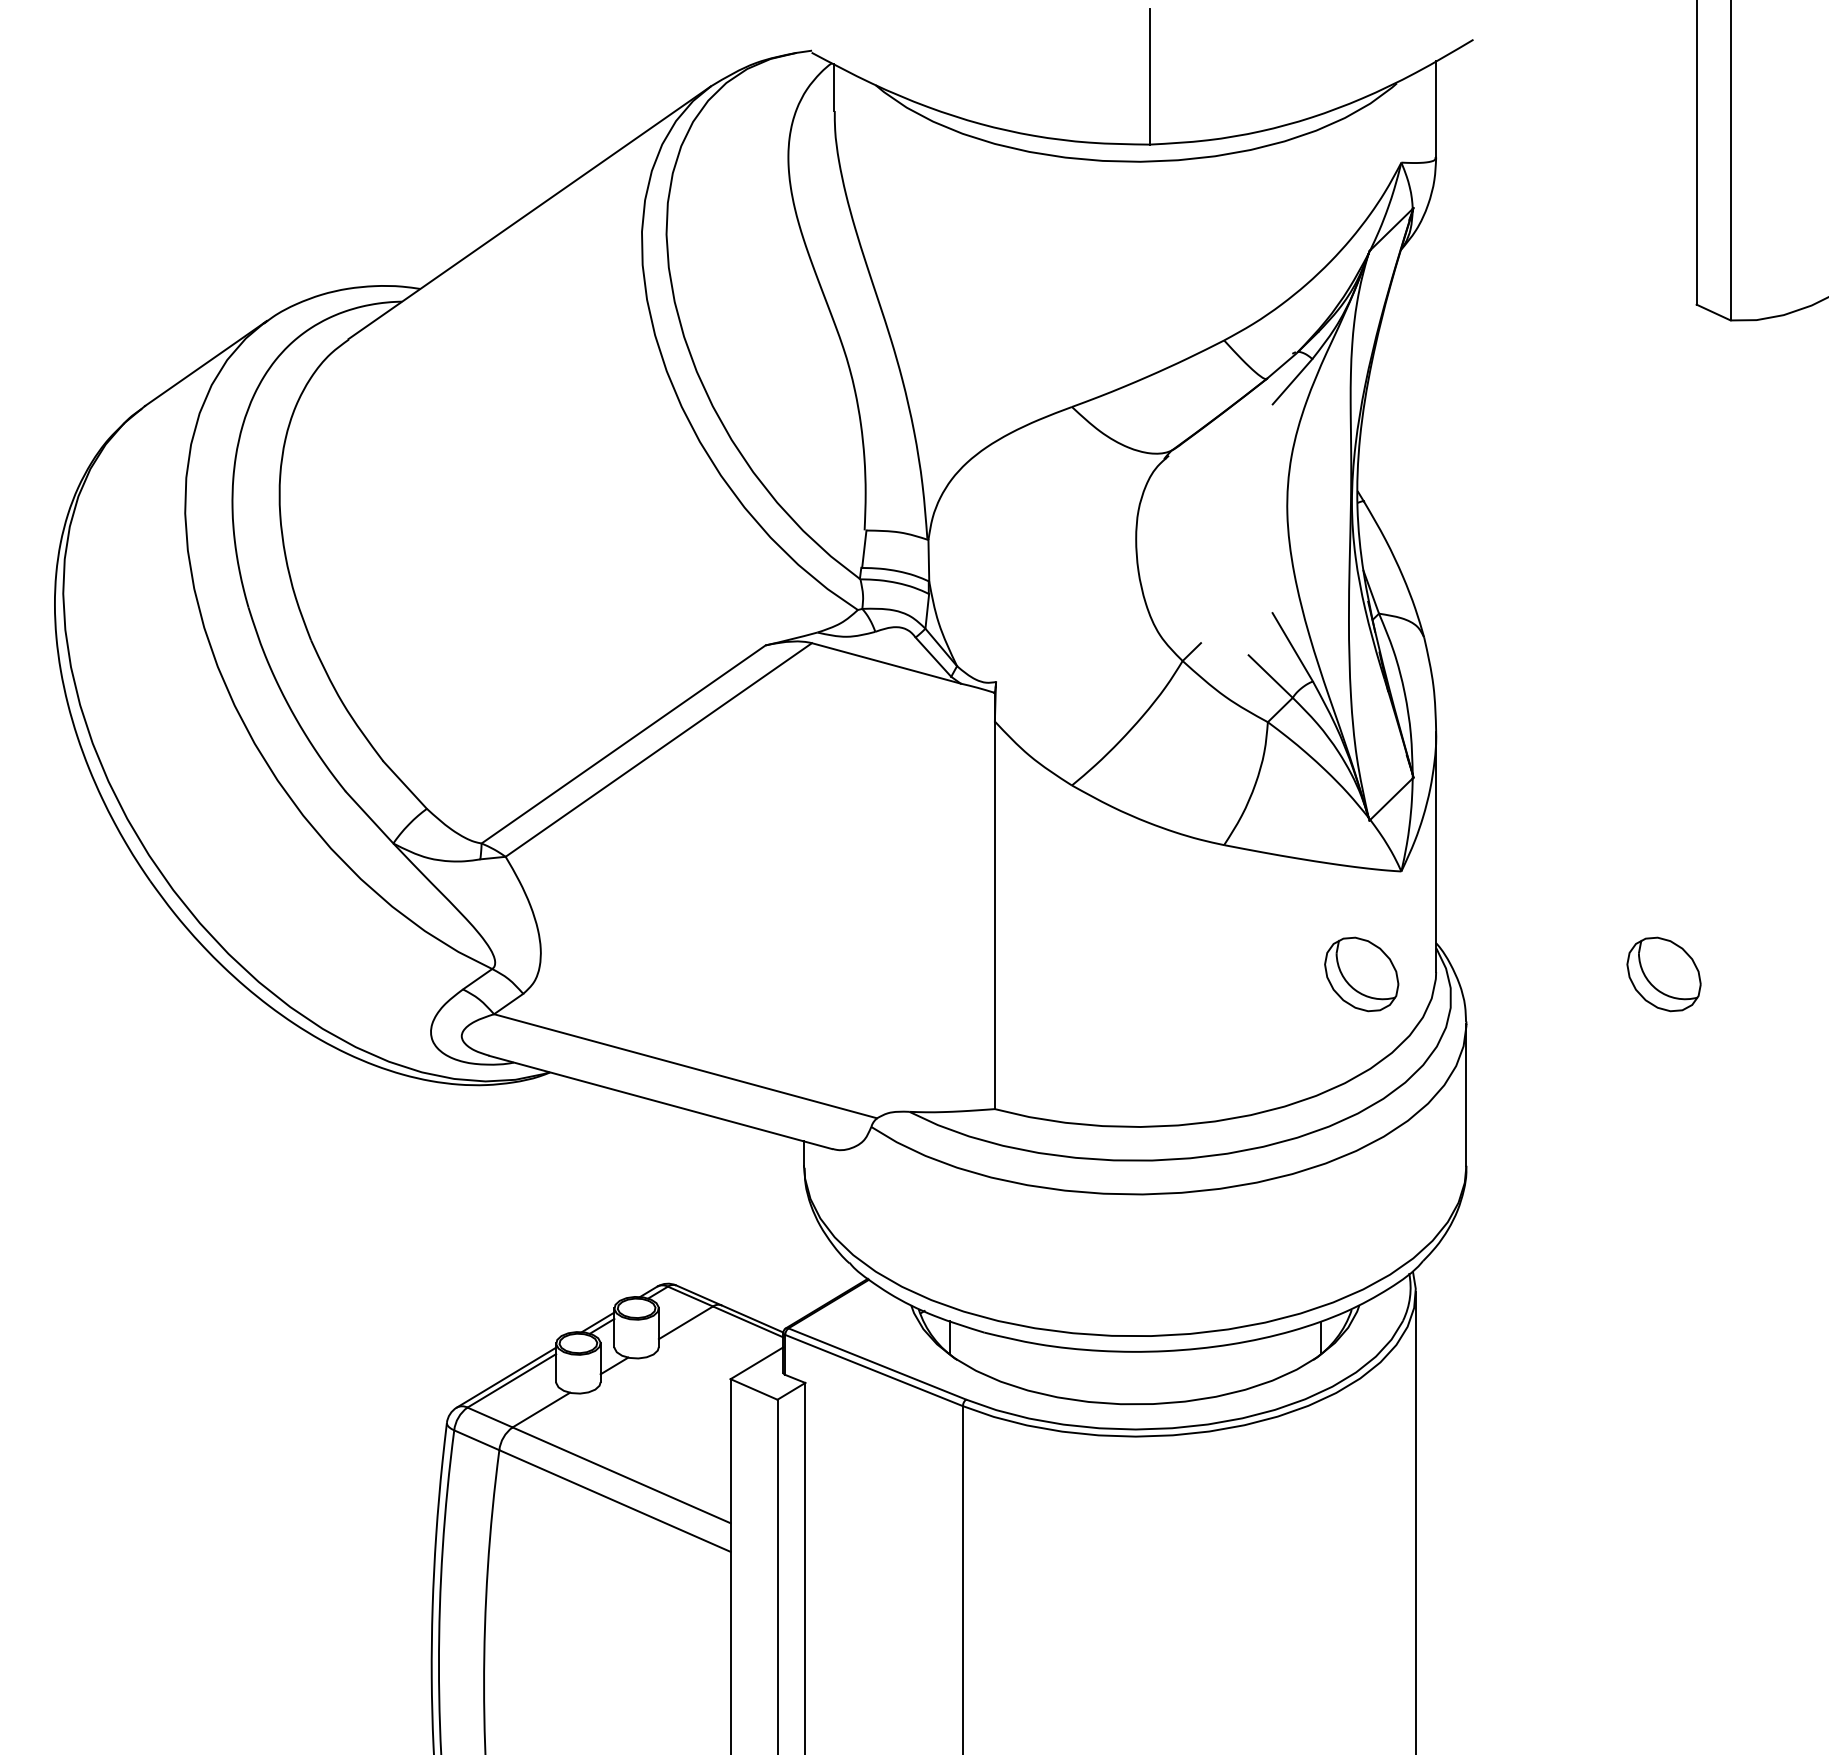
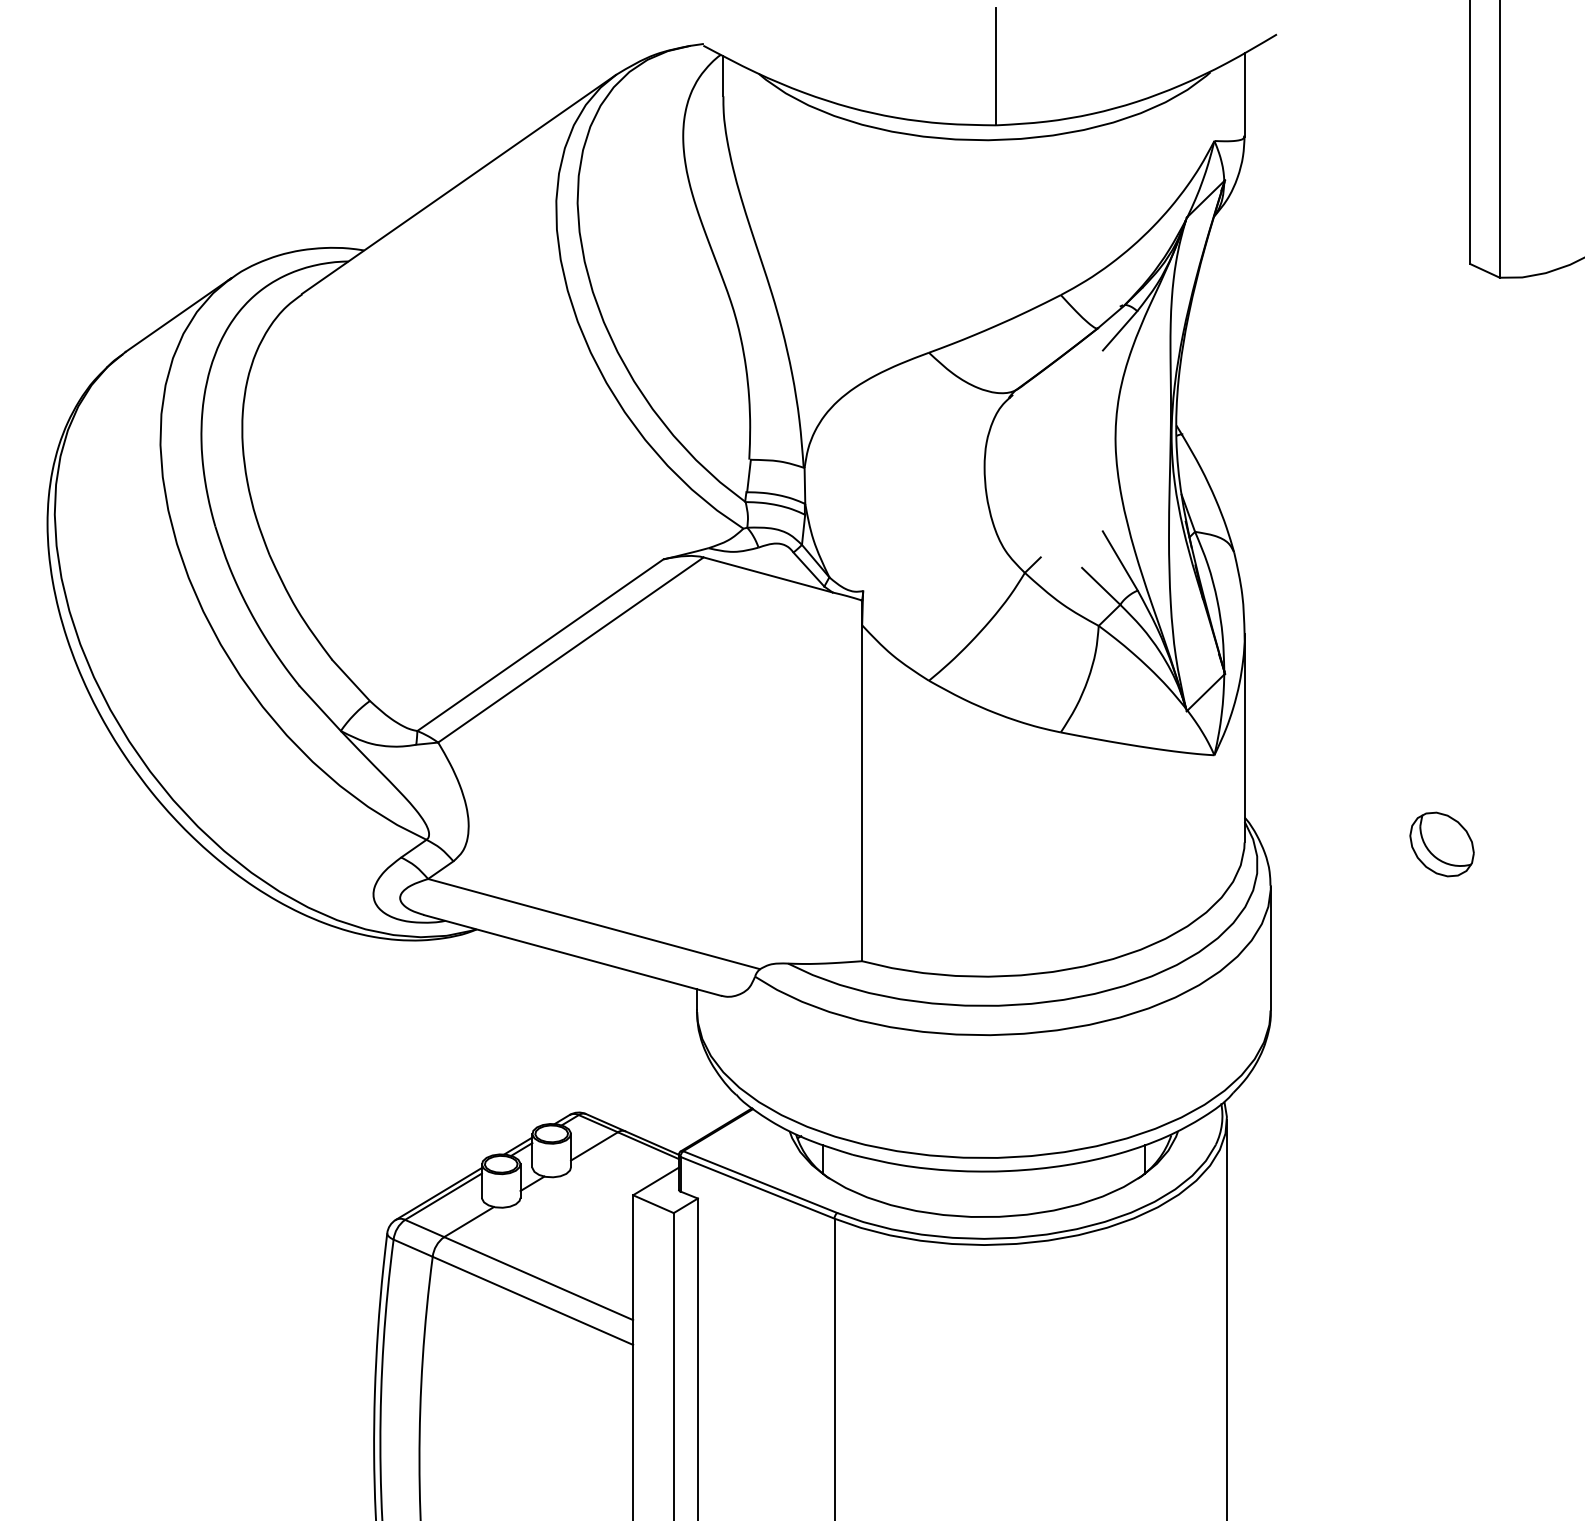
part: (1361, 974) -> (1179, 844), removed

